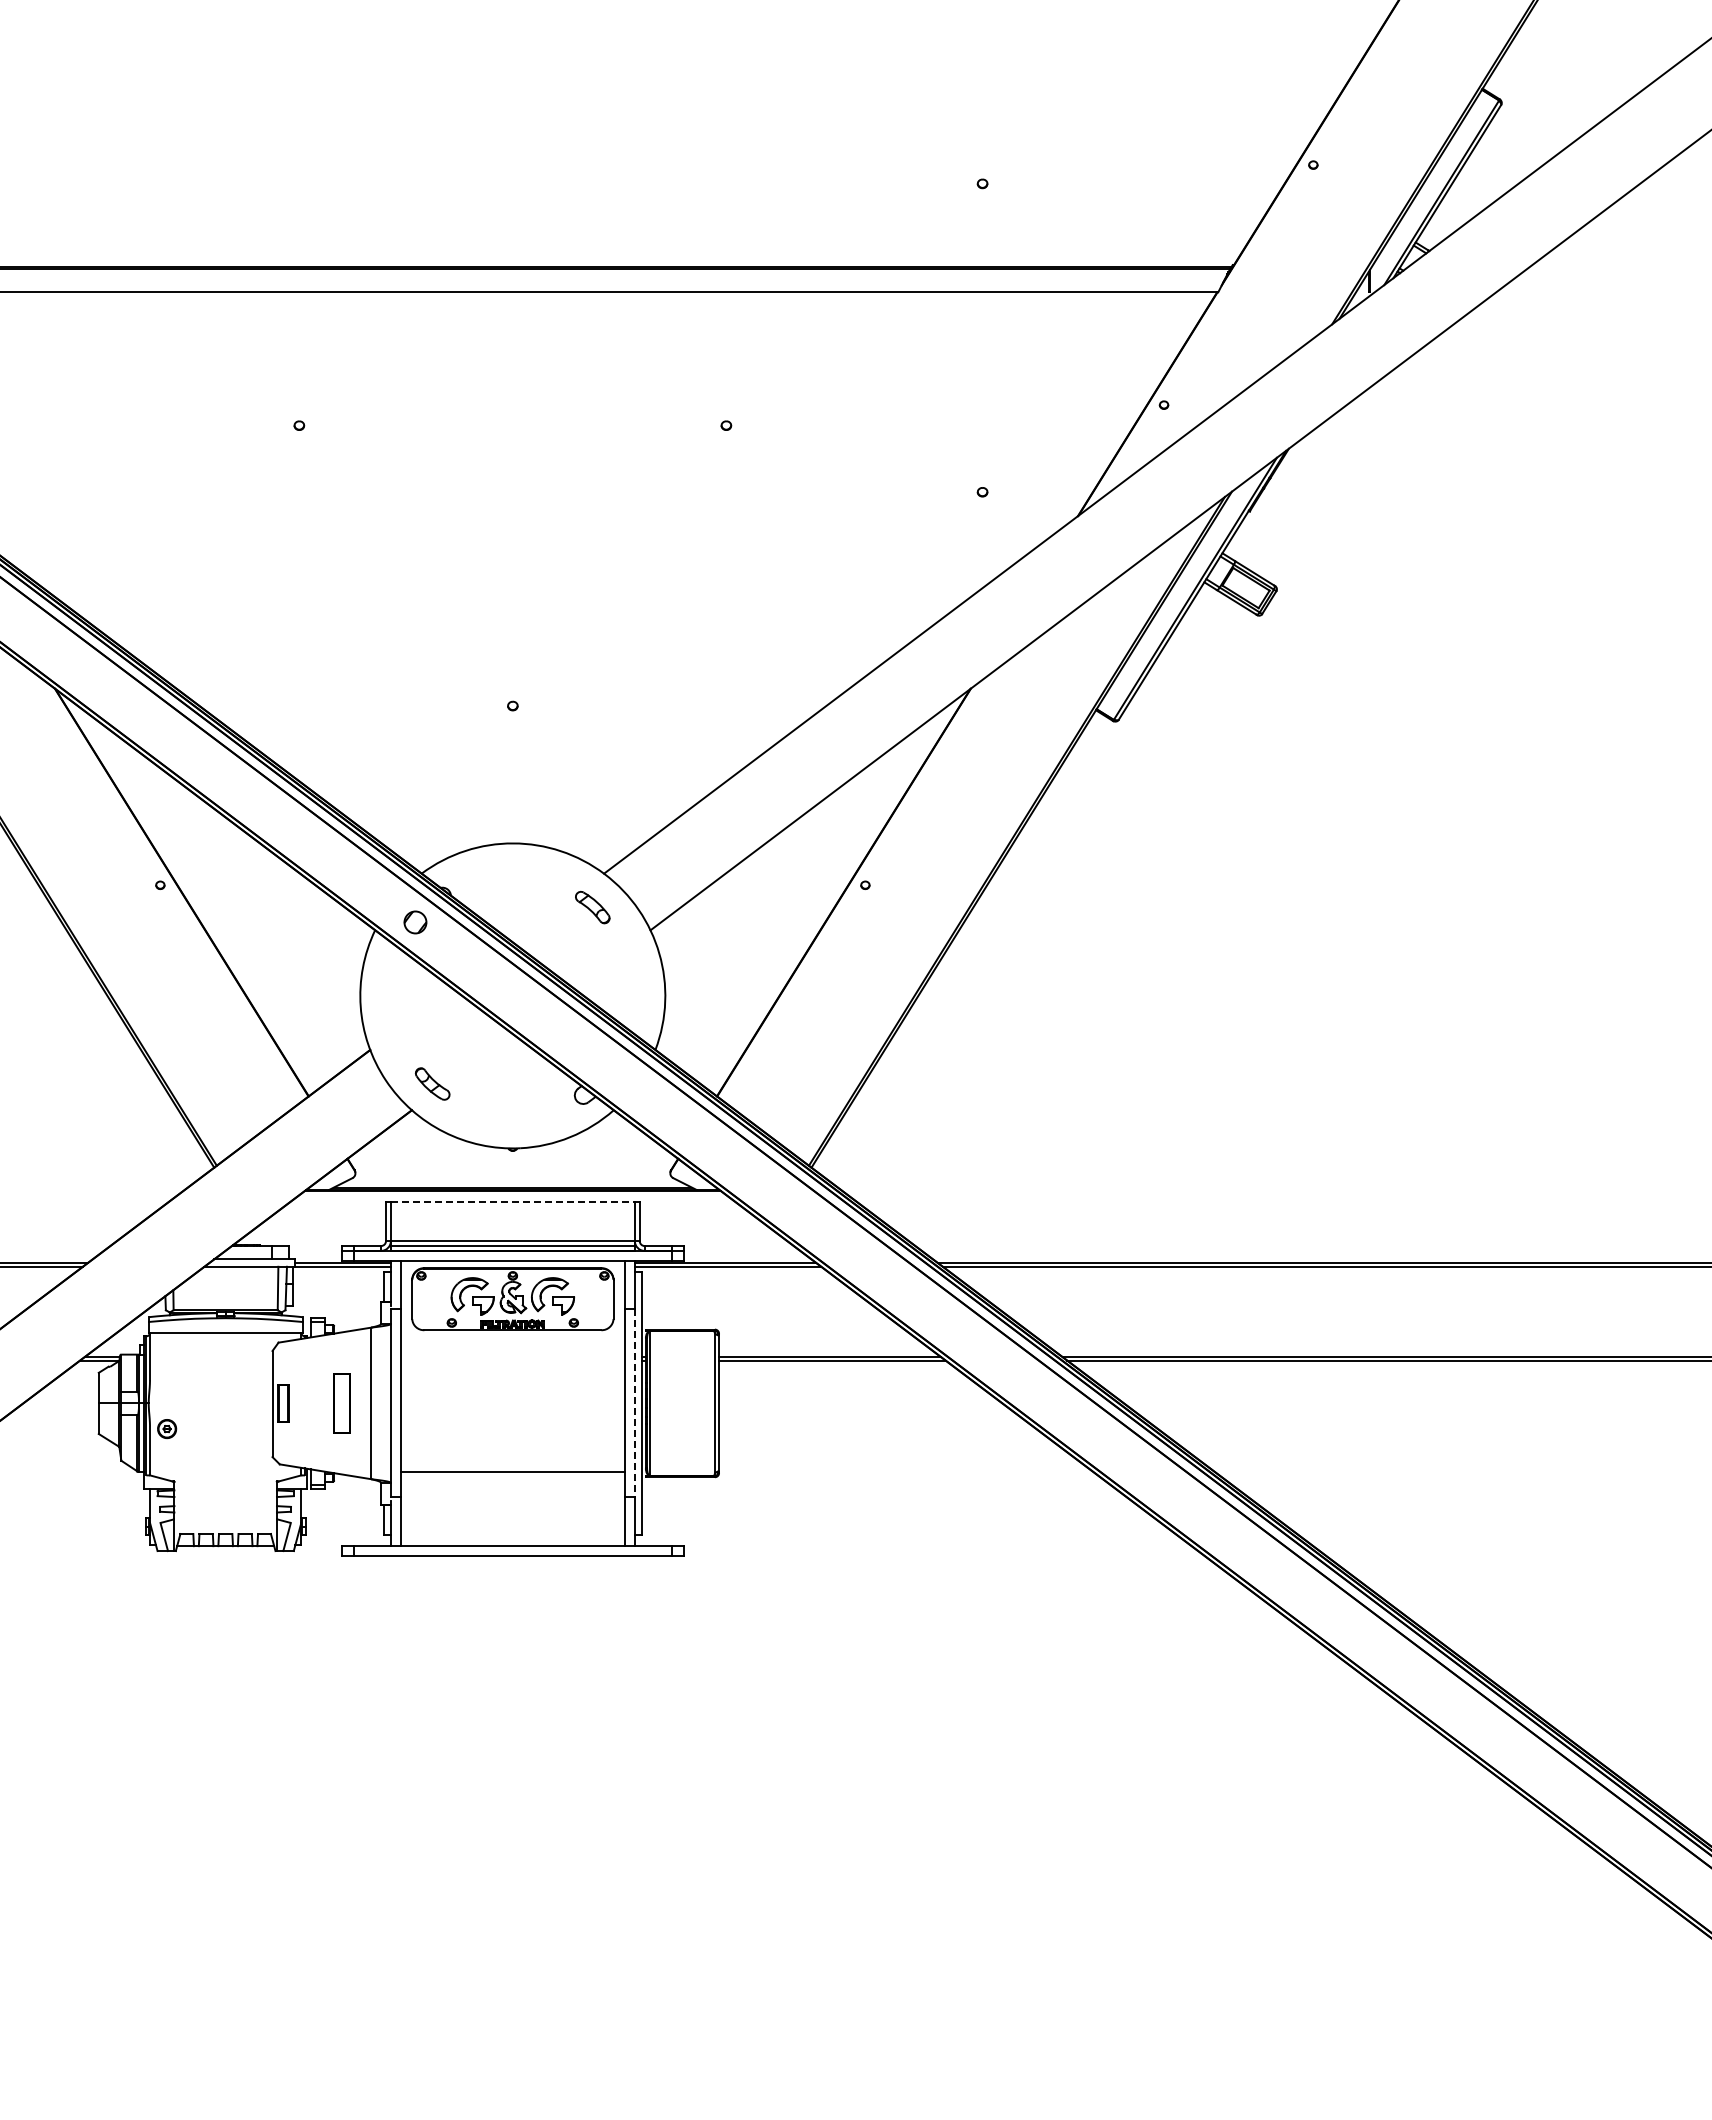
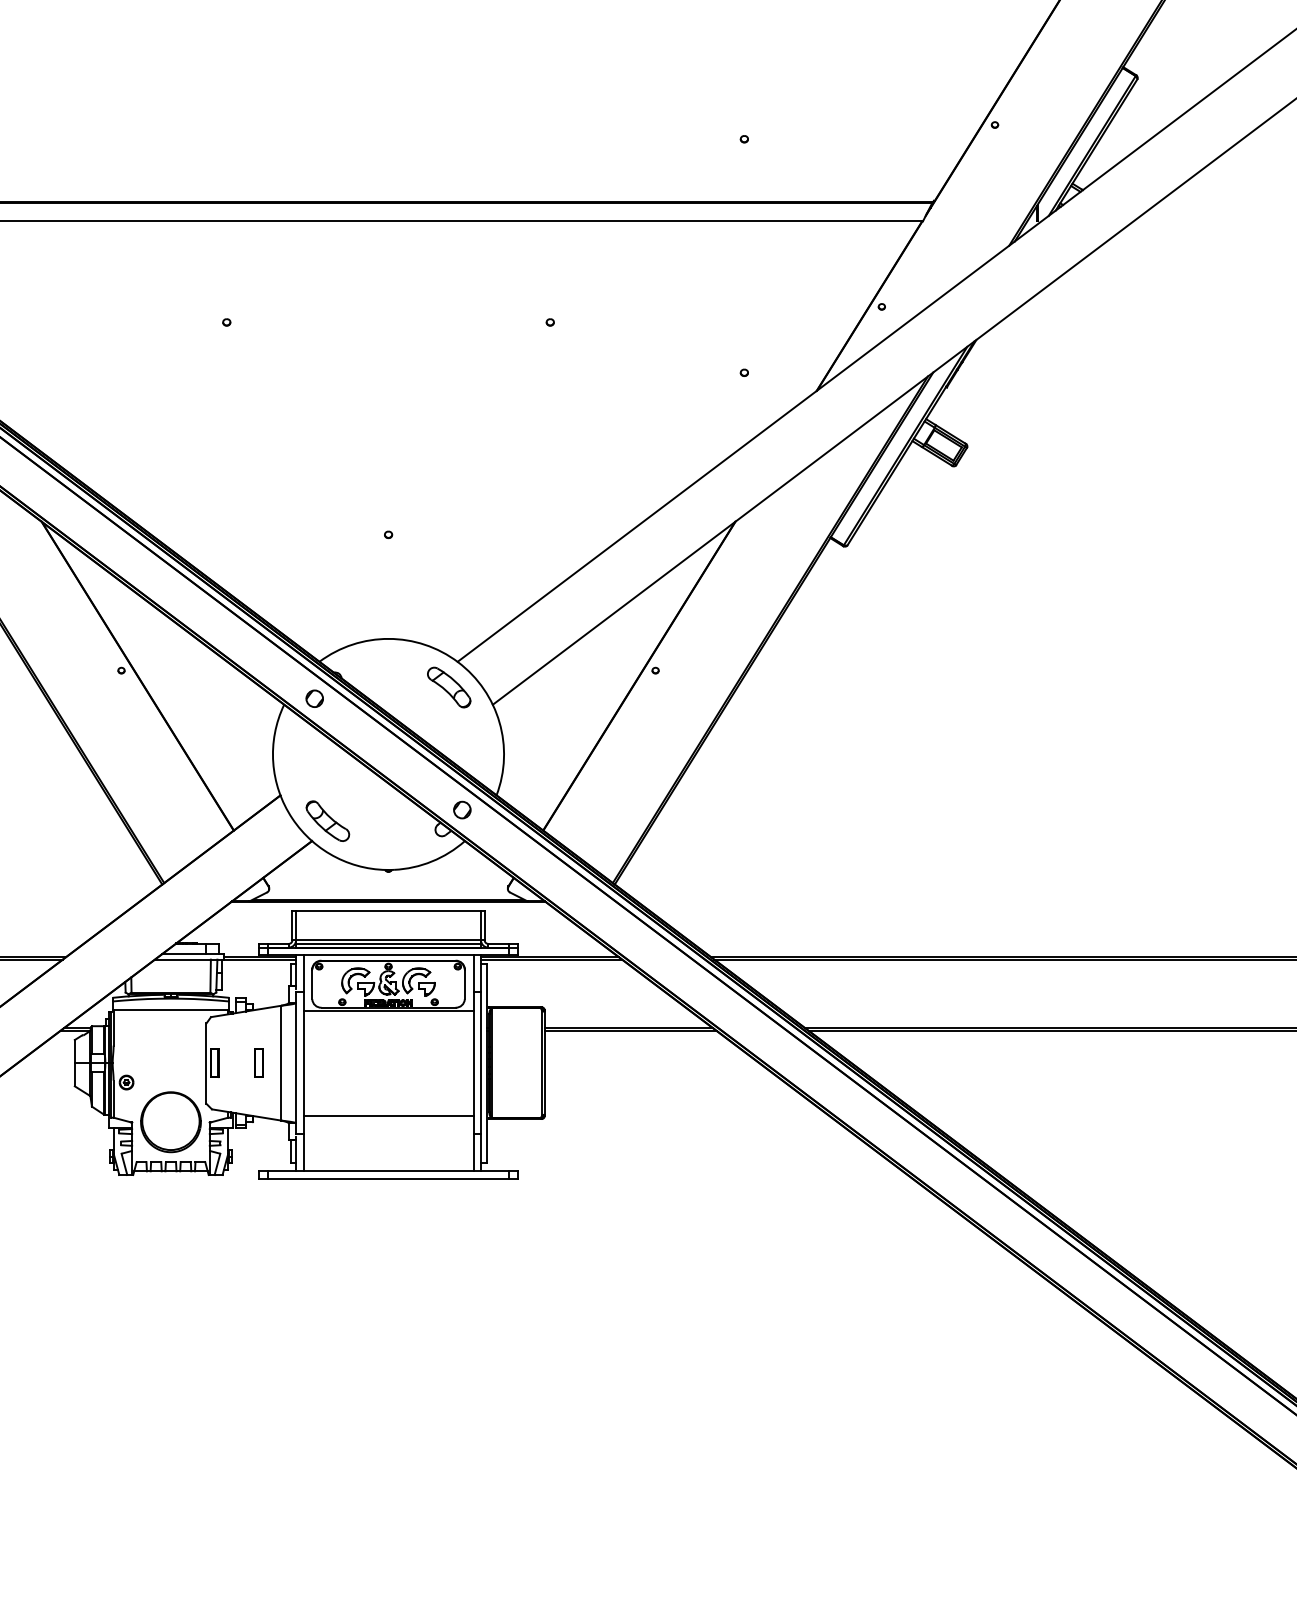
part: (592, 907) -> (448, 687), size x1.67
part: (610, 1069) -> (462, 810), added
part: (432, 1083) -> (327, 820), size x1.67
line: (513, 1202) -> (389, 910), dashed -> solid
line: (512, 1334) -> (388, 1010), added
part: (341, 1403) -> (258, 1063), size x0.62
line: (634, 1403) -> (480, 1063), dashed -> solid
part: (225, 1481) -> (170, 1122), added

